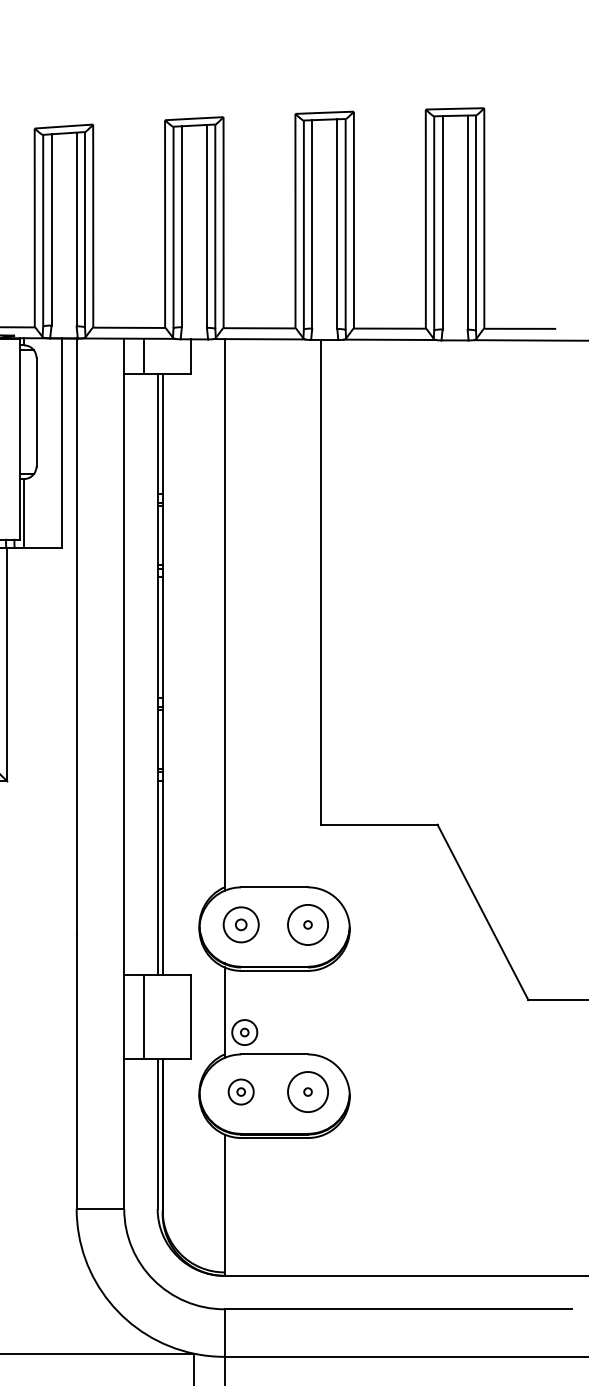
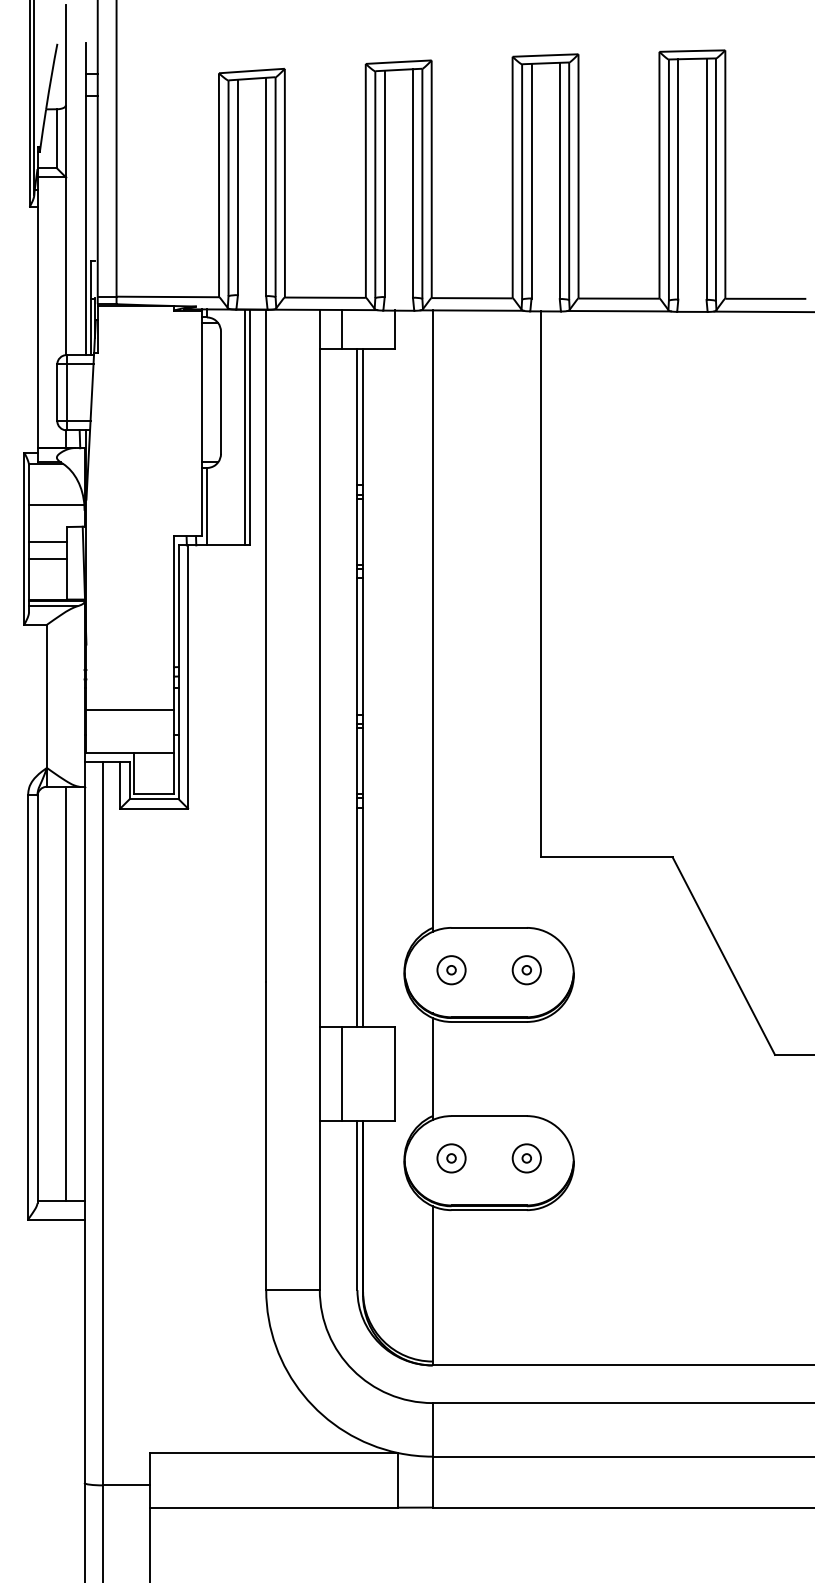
line: (57, 443) -> (244, 427), added
part: (241, 925) -> (451, 970), size x0.71
circle: (307, 925) -> (526, 970), size x0.62
part: (244, 1032) -> (455, 1091), removed
circle: (307, 1092) -> (526, 1158), size x0.62

